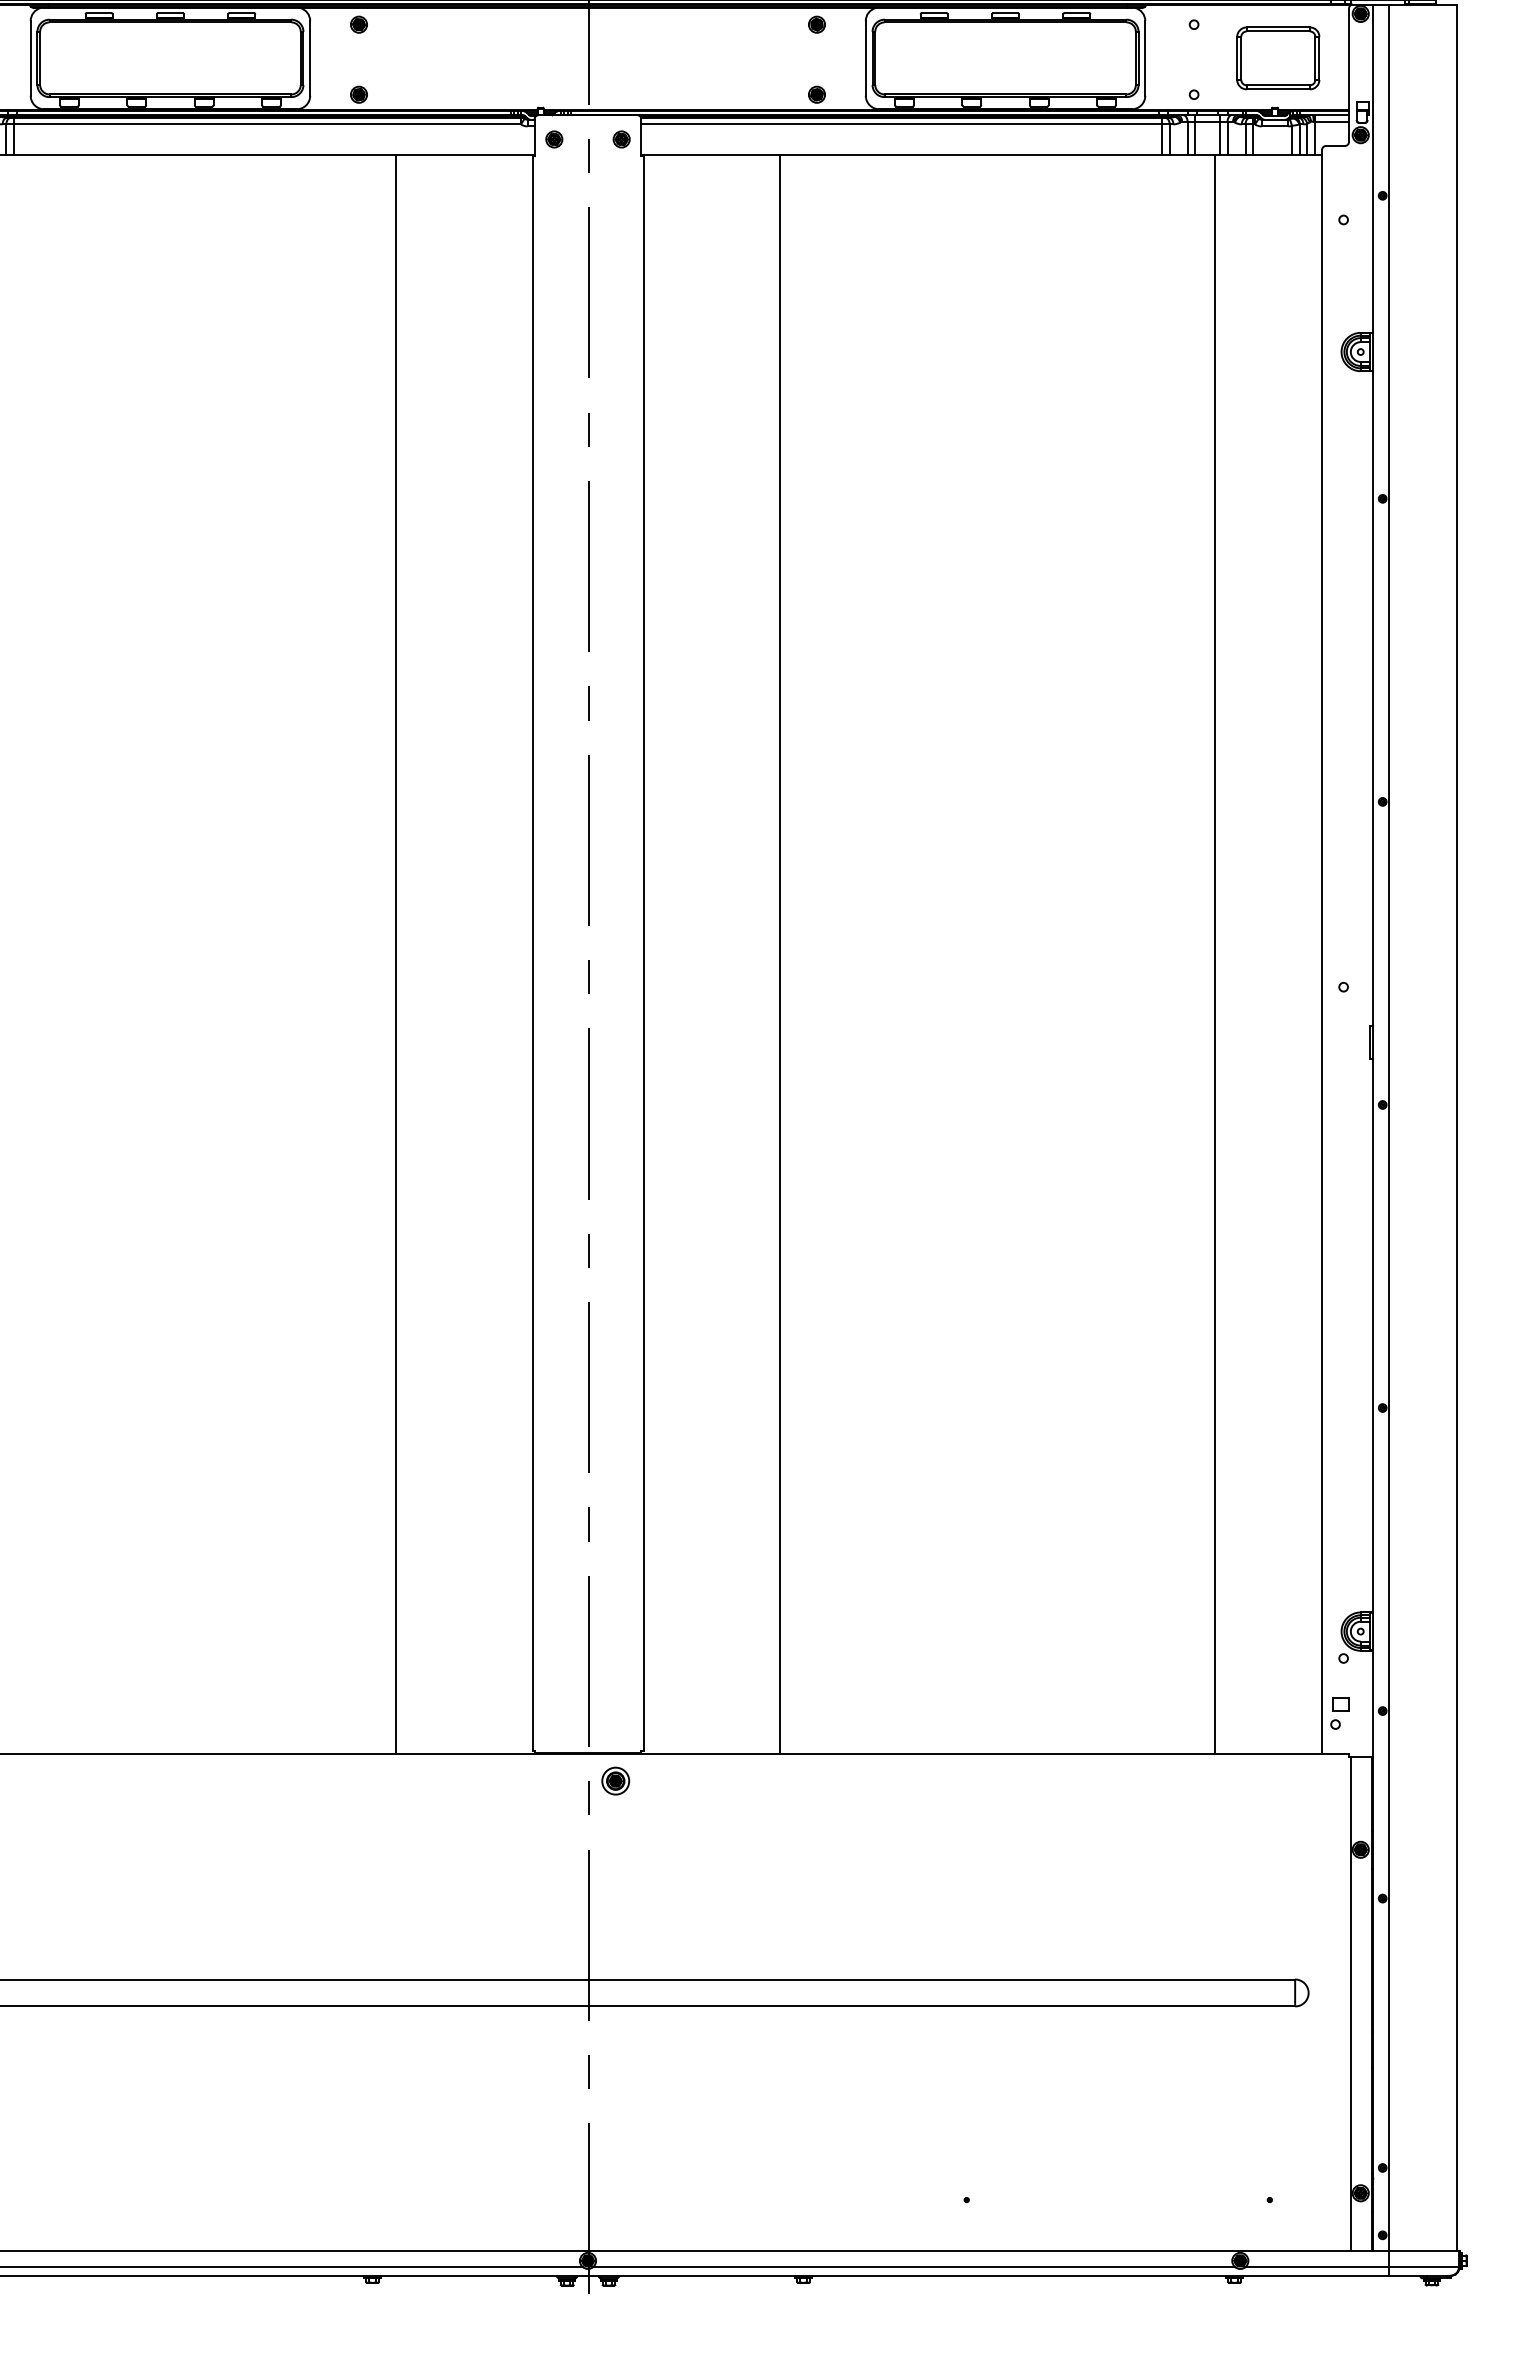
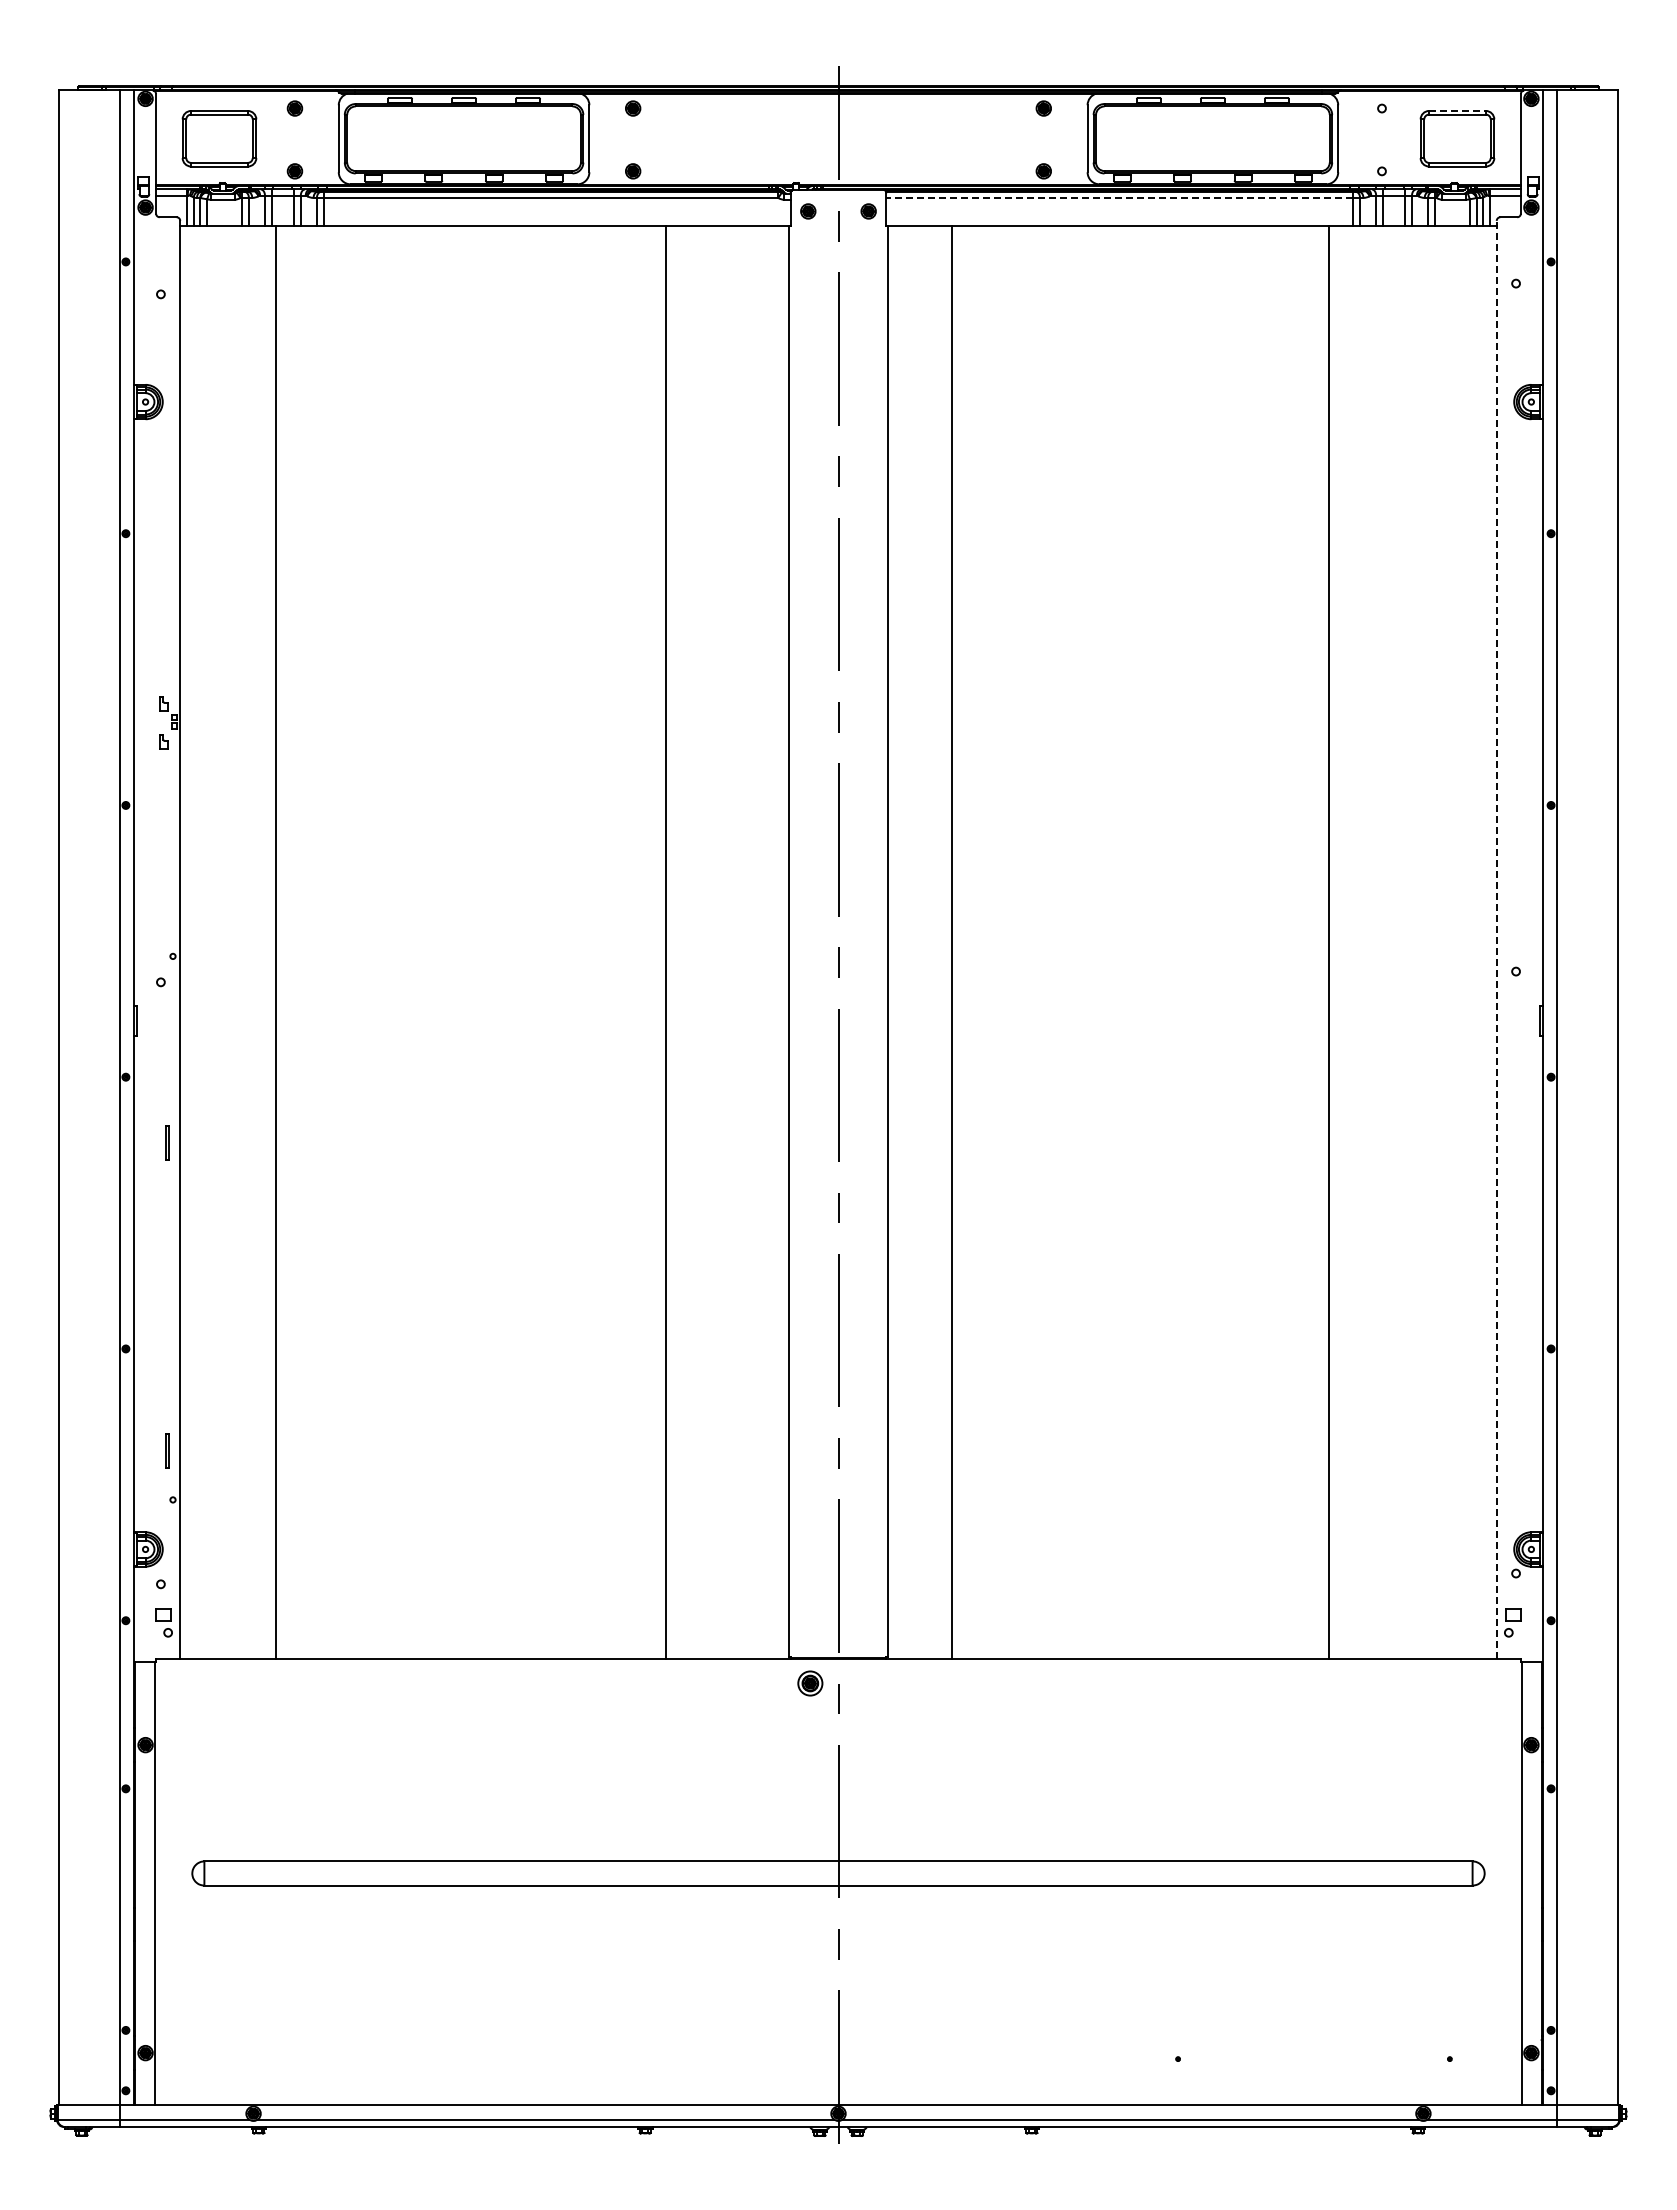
line: (1278, 26) -> (1457, 110), solid -> dashed
line: (901, 123) -> (1119, 197), solid -> dashed
line: (1321, 951) -> (1496, 939), solid -> dashed
line: (779, 954) -> (951, 942), moved
line: (1215, 954) -> (1329, 942), moved
part: (615, 1781) -> (810, 1683), moved

